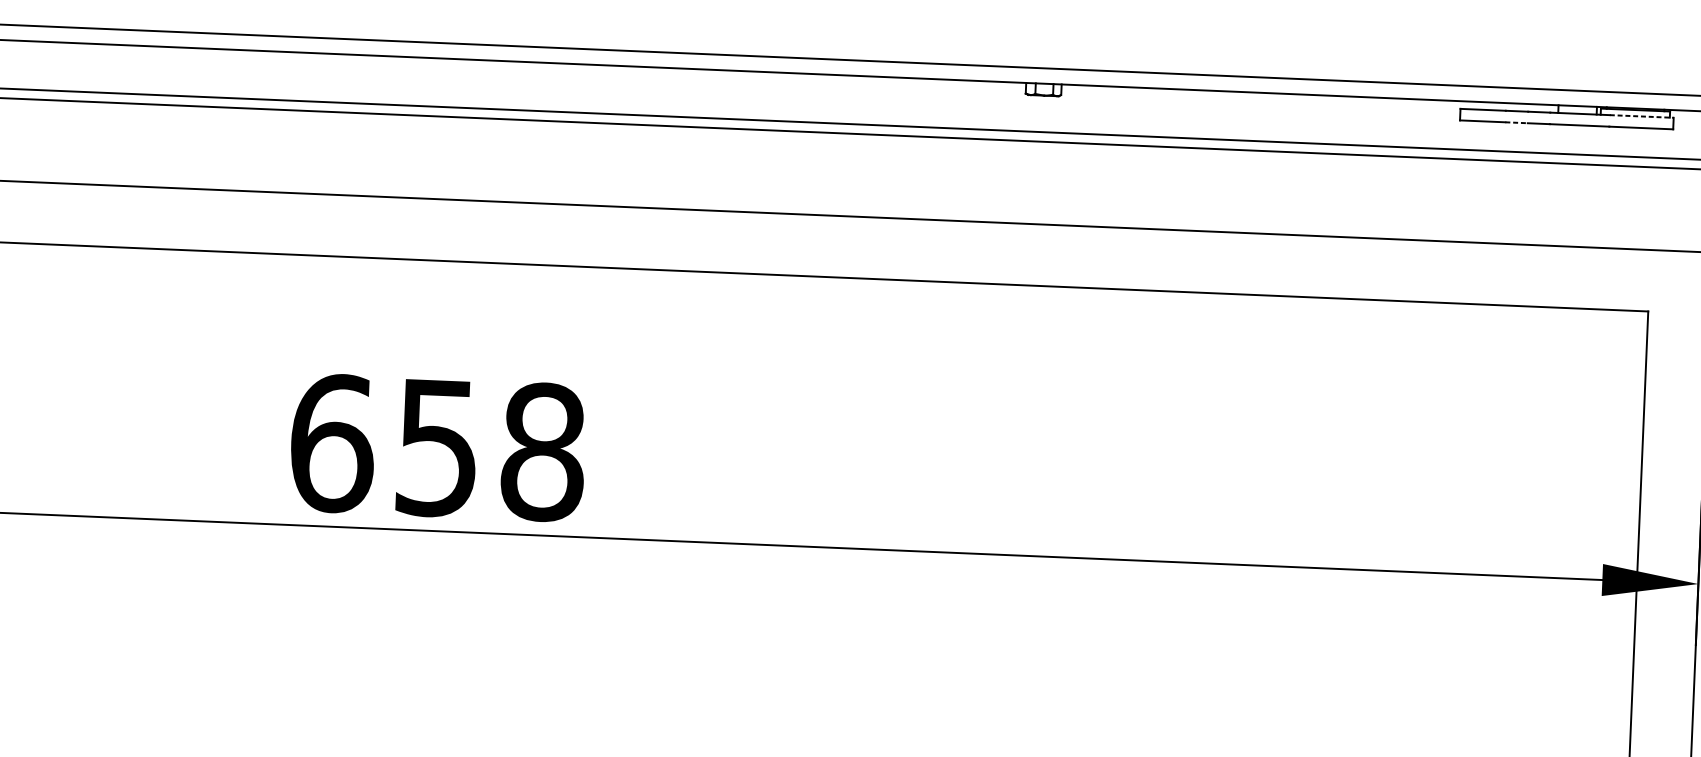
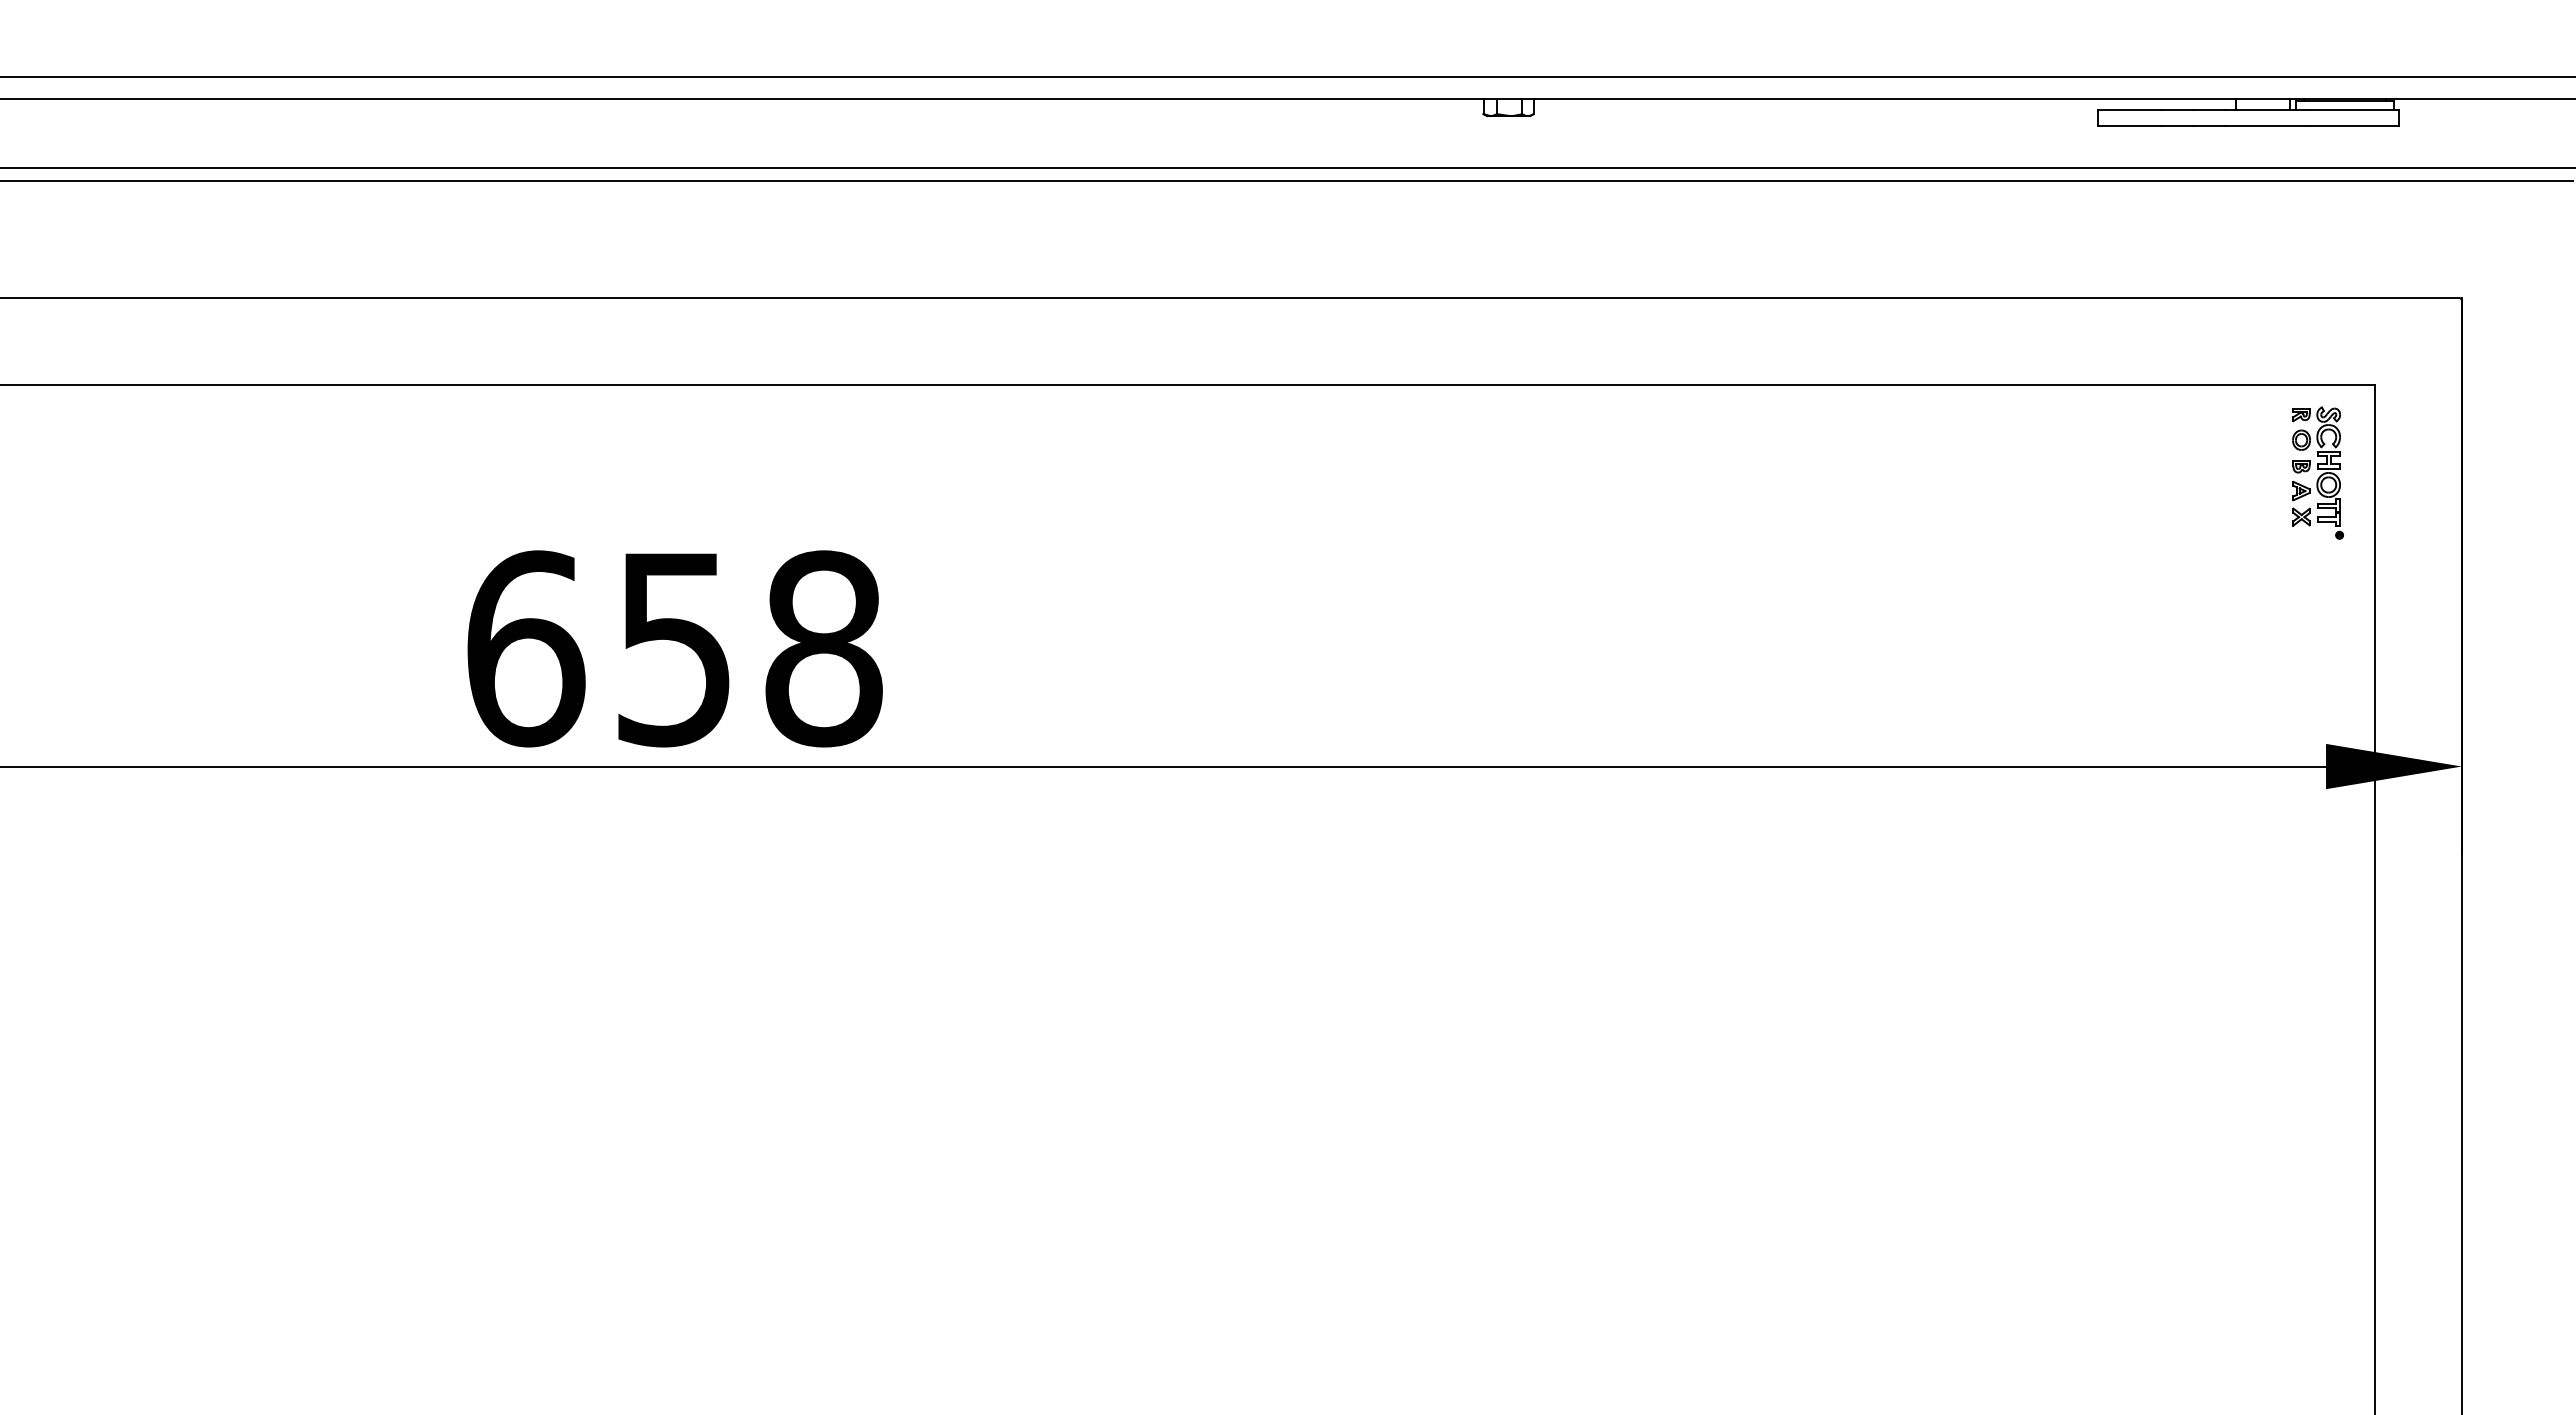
line: (1641, 116) -> (2354, 110), dashed -> solid
line: (1516, 122) -> (2177, 126), dashed -> solid
part: (1605, 371) -> (2317, 472), added

